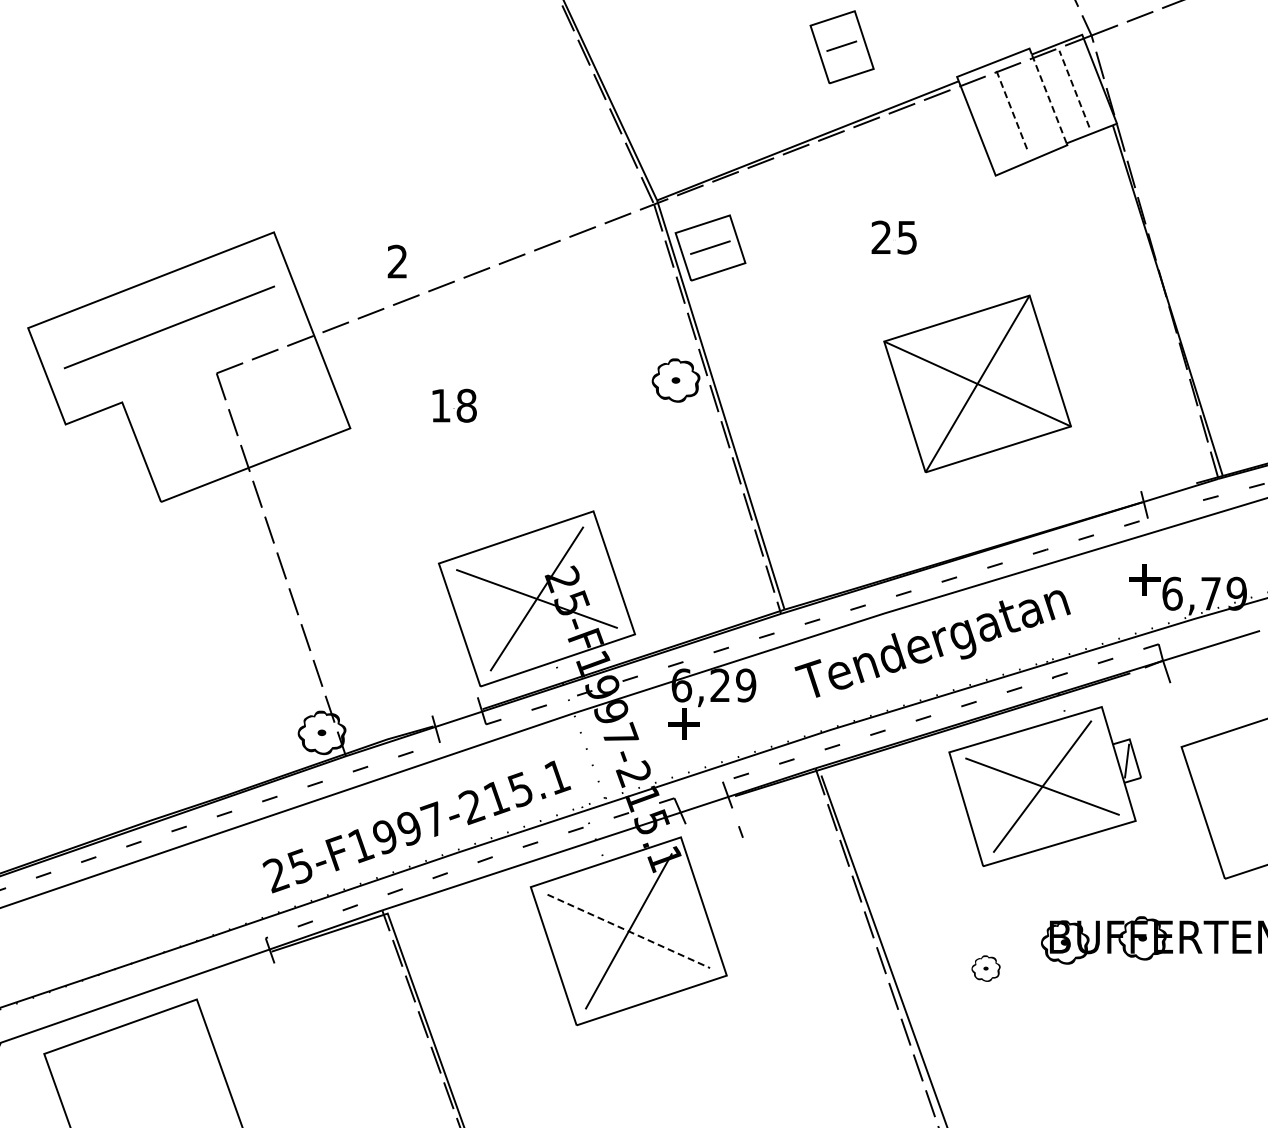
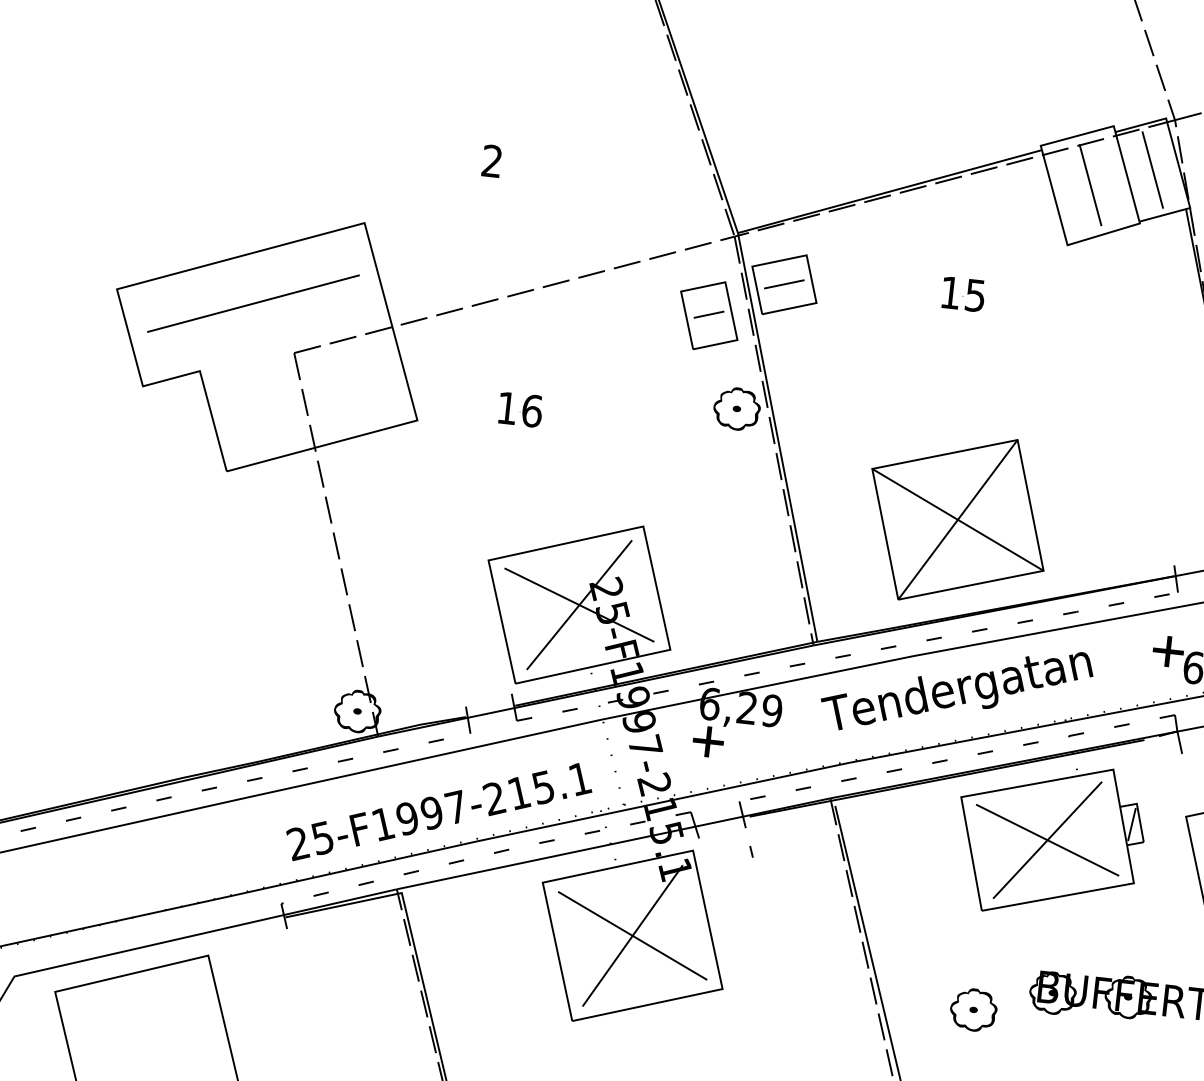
part: (841, 47) -> (708, 315), moved
line: (1074, 88) -> (1152, 169), dashed -> solid
line: (1049, 98) -> (1127, 176), dashed -> solid
line: (1012, 111) -> (1090, 185), dashed -> solid
text: (880, 236) -> (949, 291), 25 -> 15
part: (396, 261) -> (491, 160), moved
part: (977, 383) -> (957, 519), moved
text: (466, 405) -> (532, 410), 18 -> 16
line: (628, 931) -> (632, 935), dashed -> solid
part: (985, 968) -> (973, 1009), size x1.67

